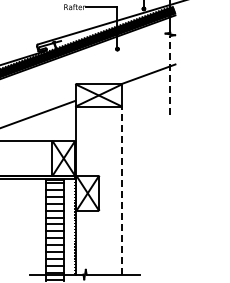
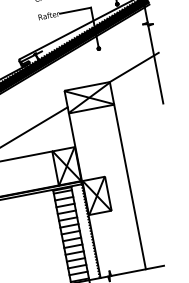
line: (170, 75) -> (155, 64), dashed -> solid
line: (121, 190) -> (129, 186), dashed -> solid

